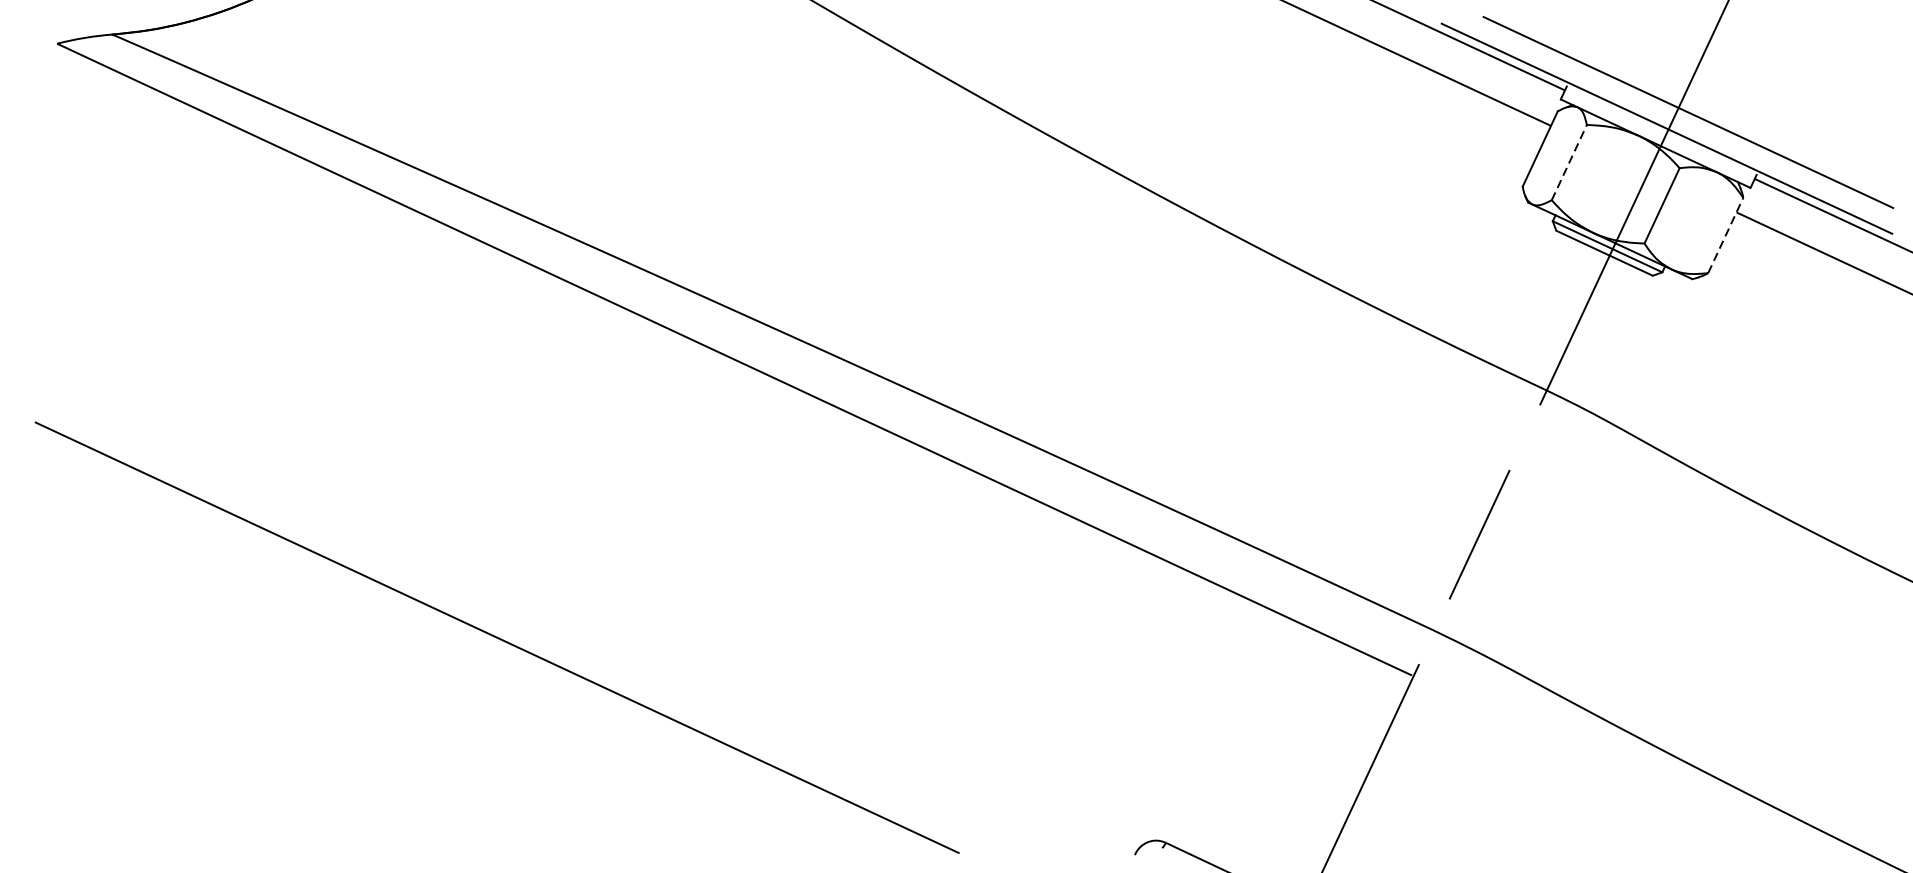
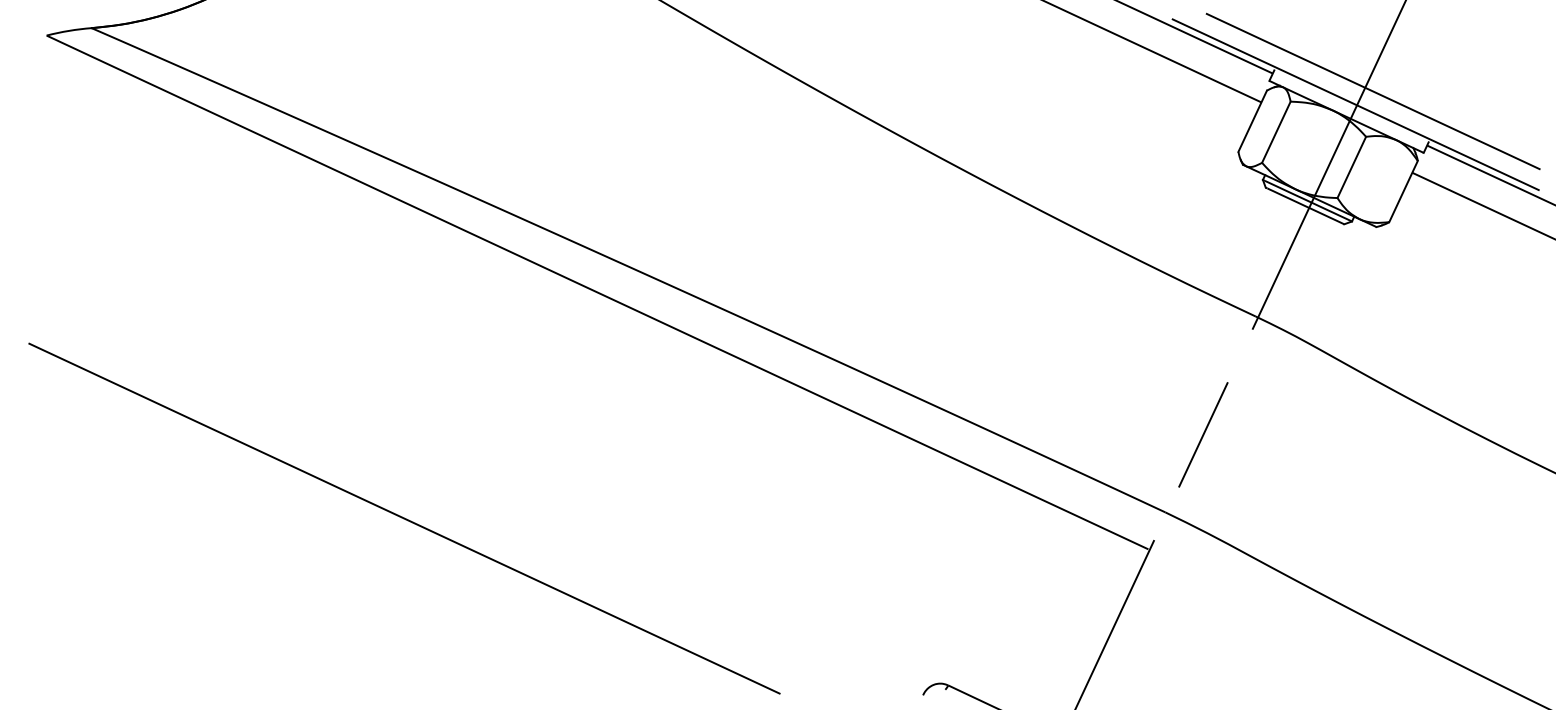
line: (1569, 162) -> (1276, 132), dashed -> solid
line: (1725, 235) -> (1403, 191), dashed -> solid

